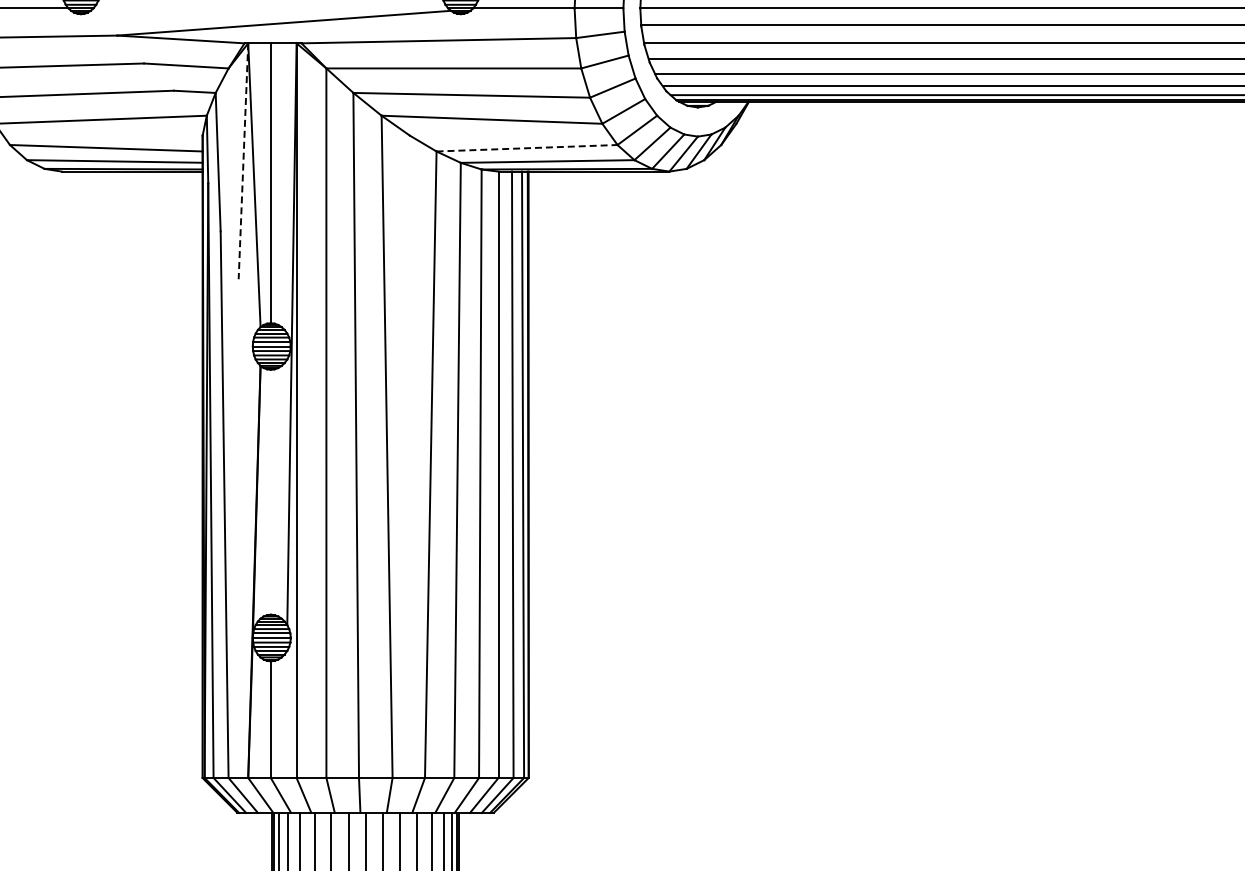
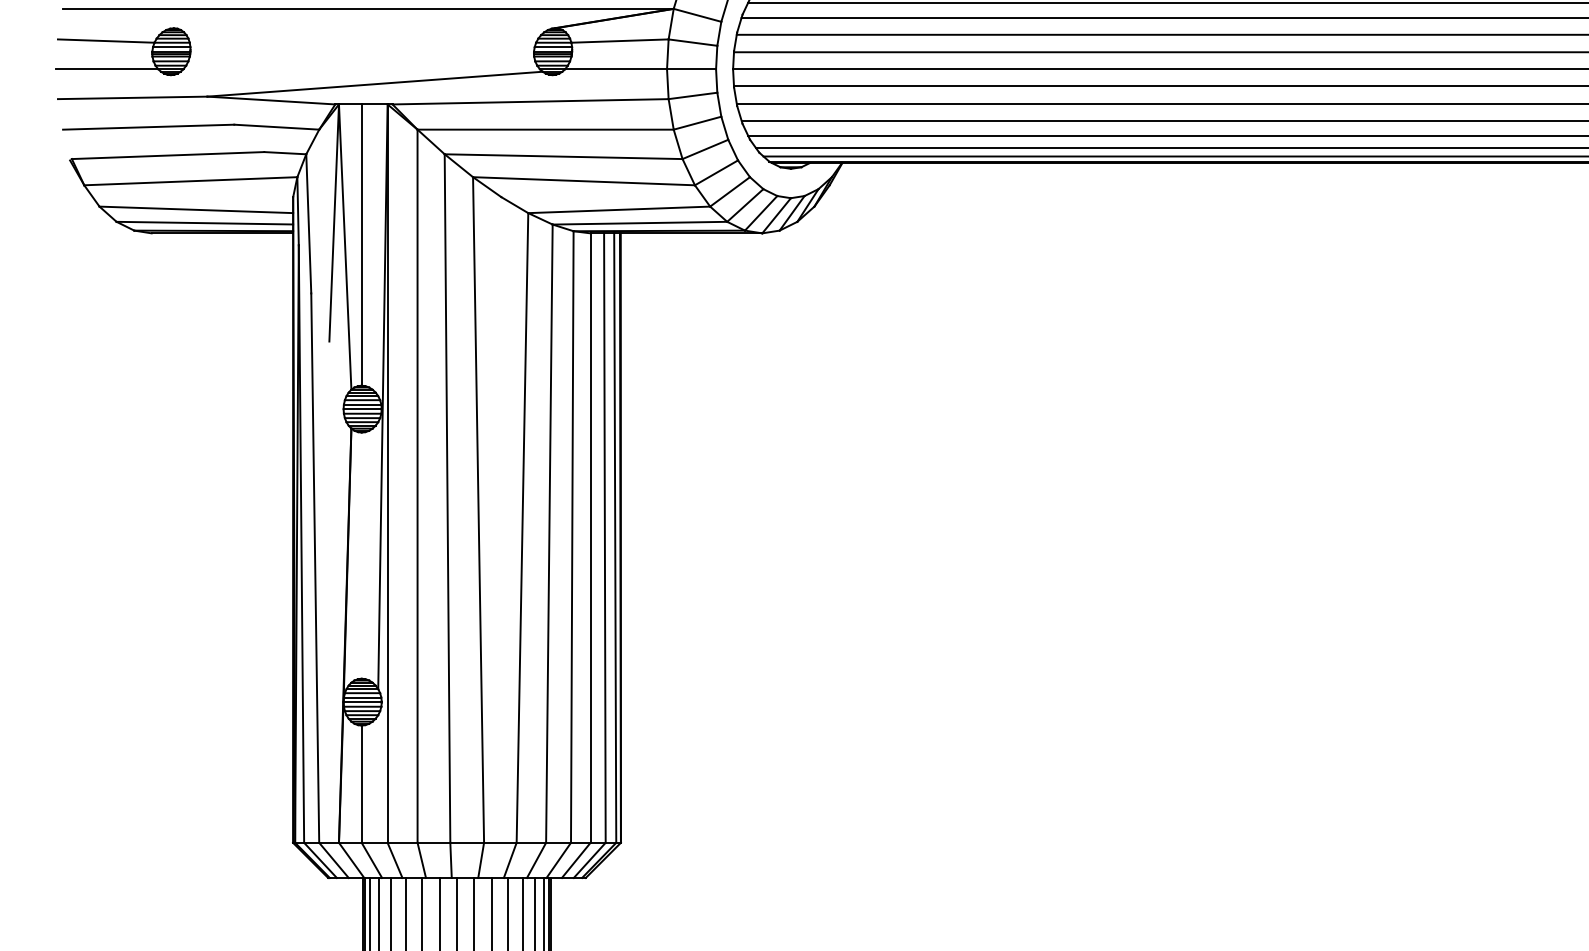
line: (527, 147) -> (619, 209), dashed -> solid
line: (243, 160) -> (334, 222), dashed -> solid

